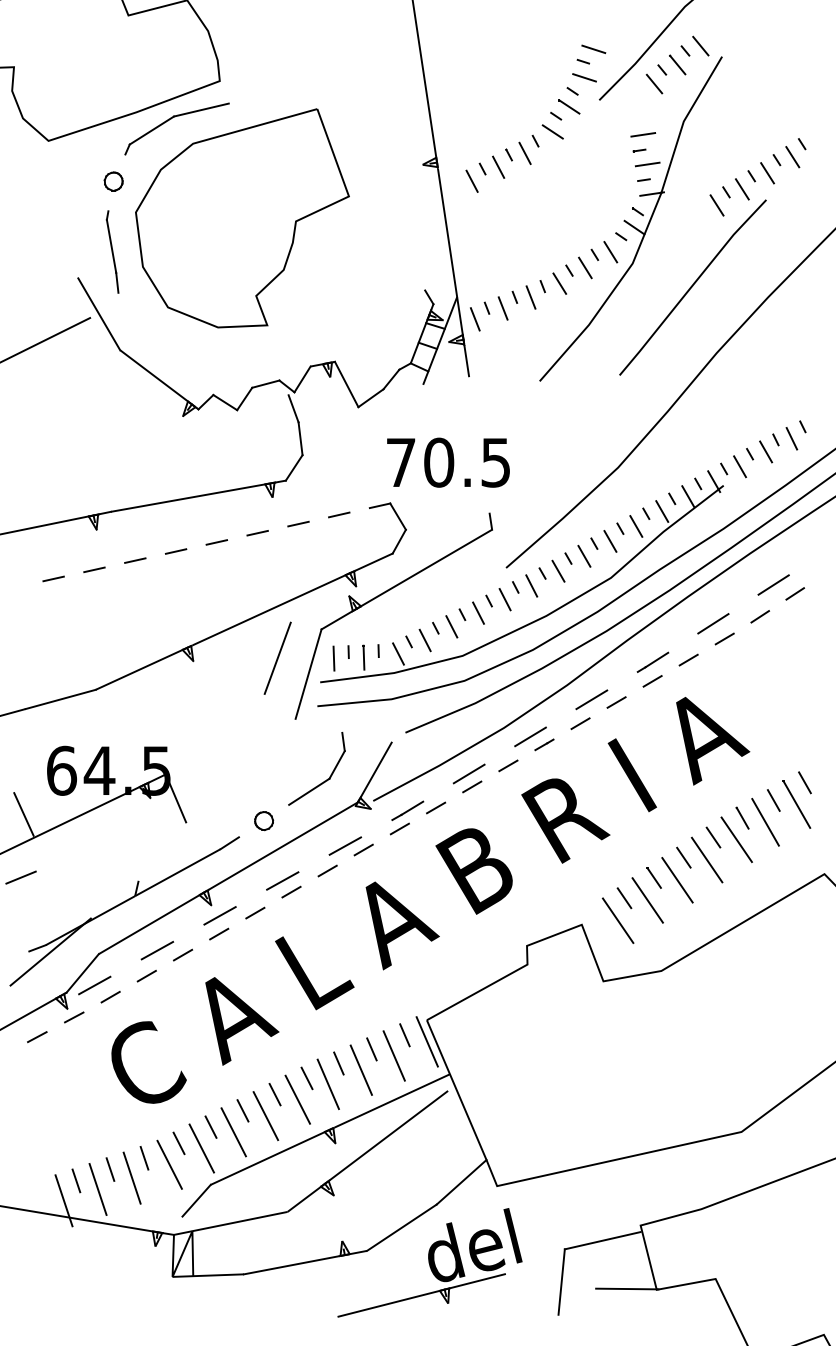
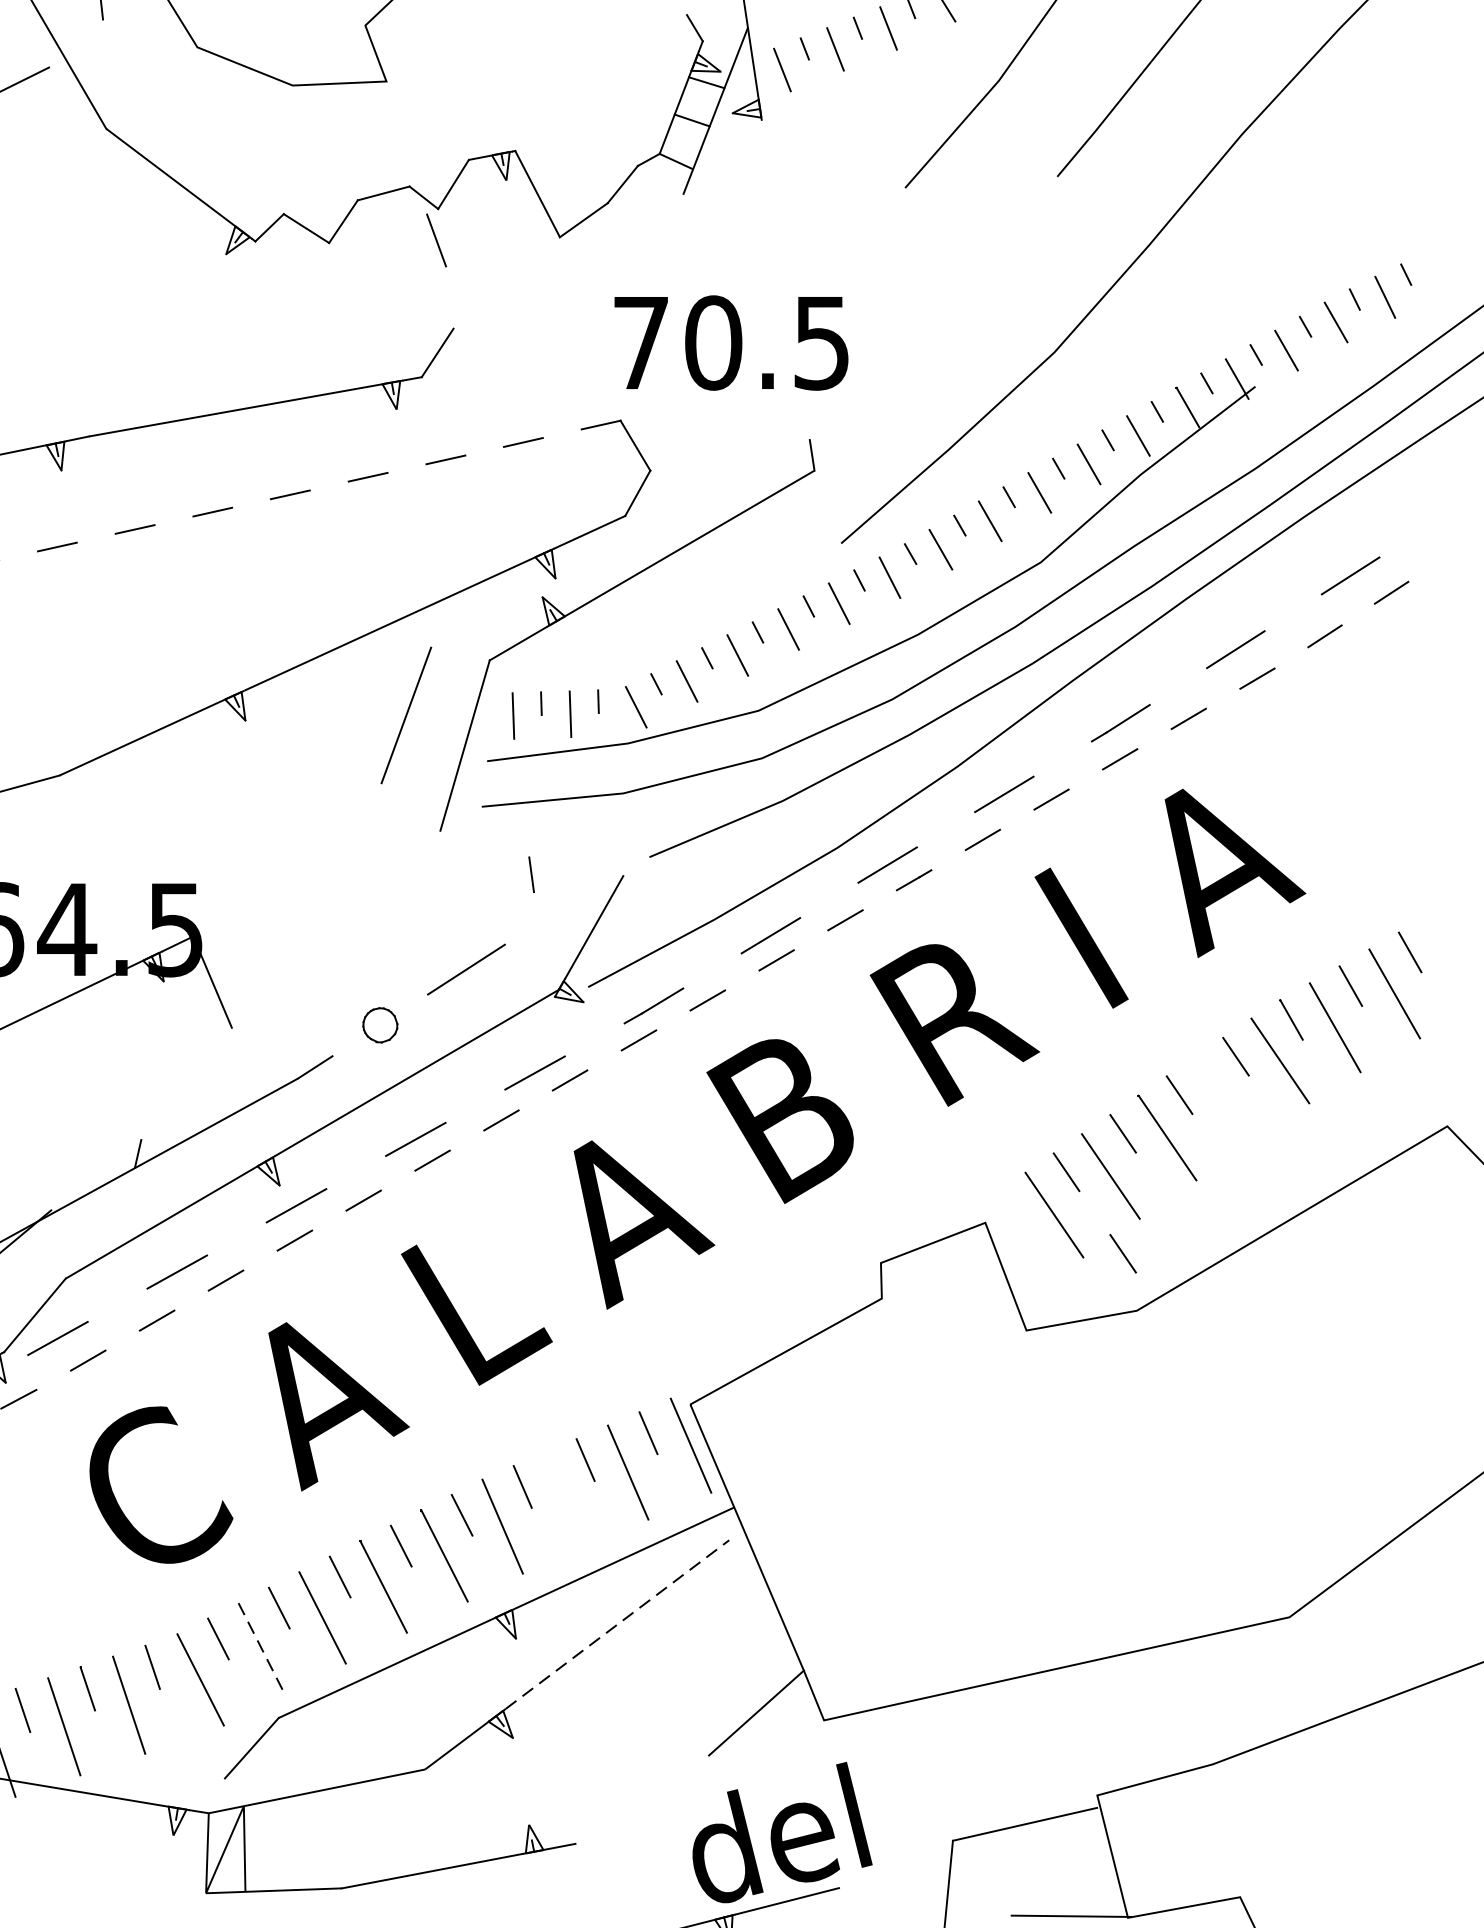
line: (466, 361) -> (765, 150), removed
line: (300, 438) -> (449, 296), removed
line: (336, 764) -> (518, 917), removed
line: (706, 859) -> (1222, 1098), removed
line: (653, 940) -> (1121, 1252), added
line: (360, 1069) -> (563, 1498), removed
line: (388, 1135) -> (617, 1624), solid -> dashed
line: (201, 1148) -> (261, 1648), solid -> dashed
line: (401, 1227) -> (641, 1799), removed

